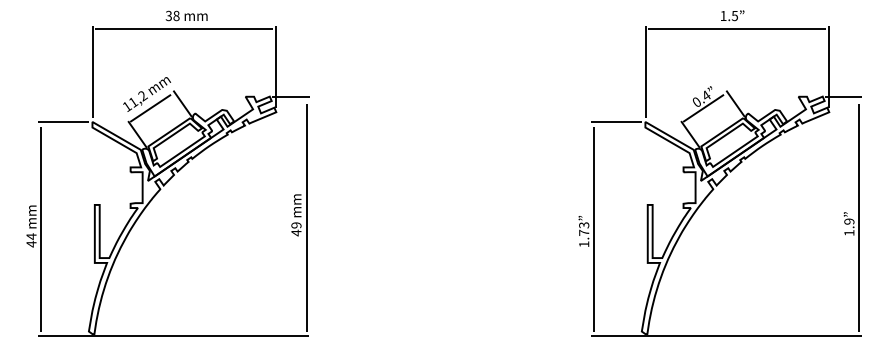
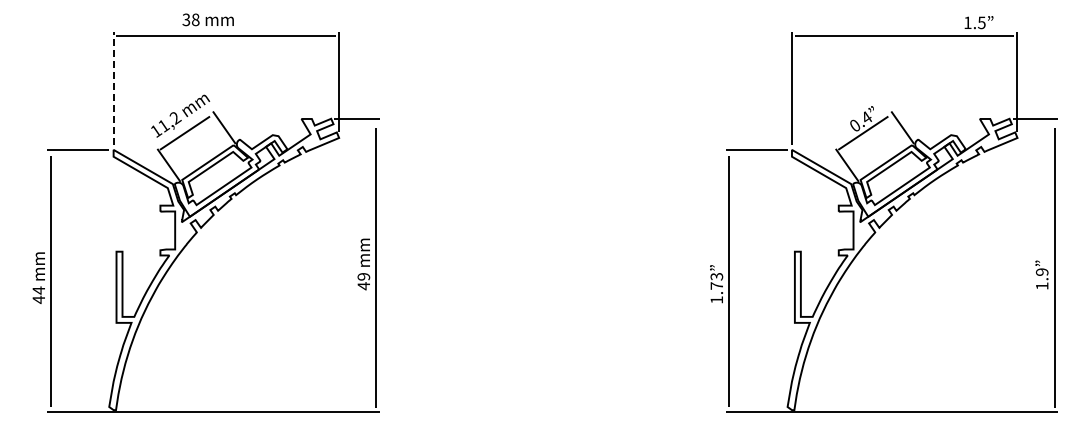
text: (186, 15) -> (207, 19), moved
text: (732, 15) -> (978, 22), moved
line: (92, 71) -> (113, 88), solid -> dashed

